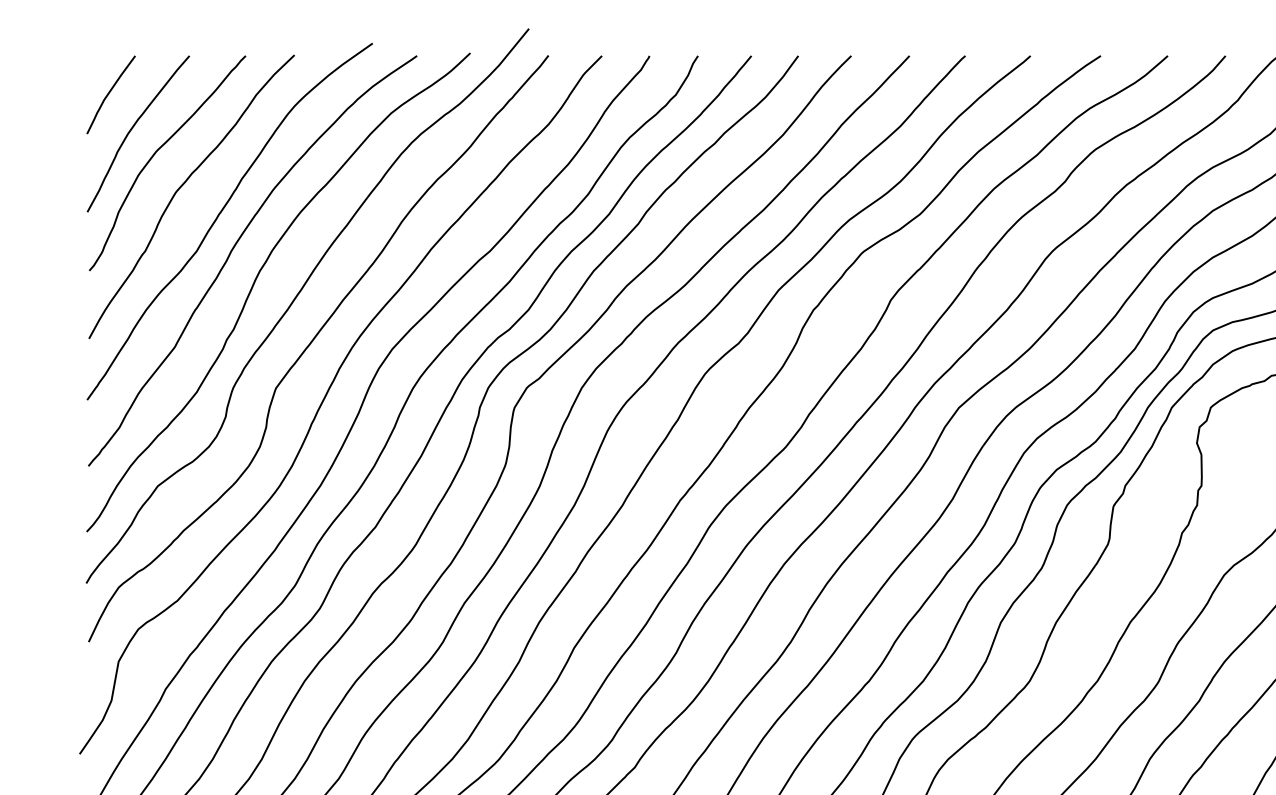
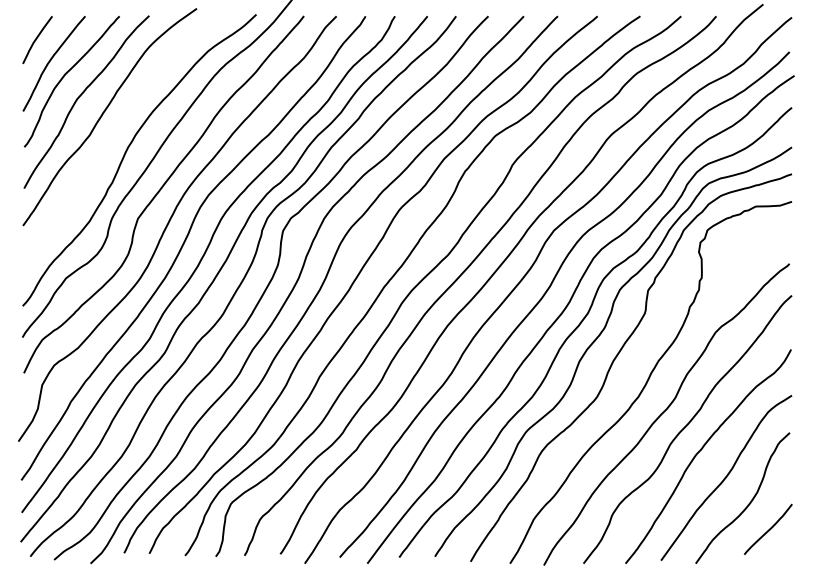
curve: (234, 250) -> (112, 134), removed

